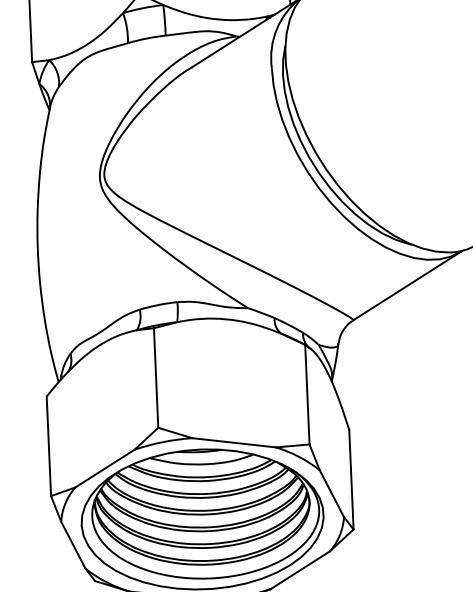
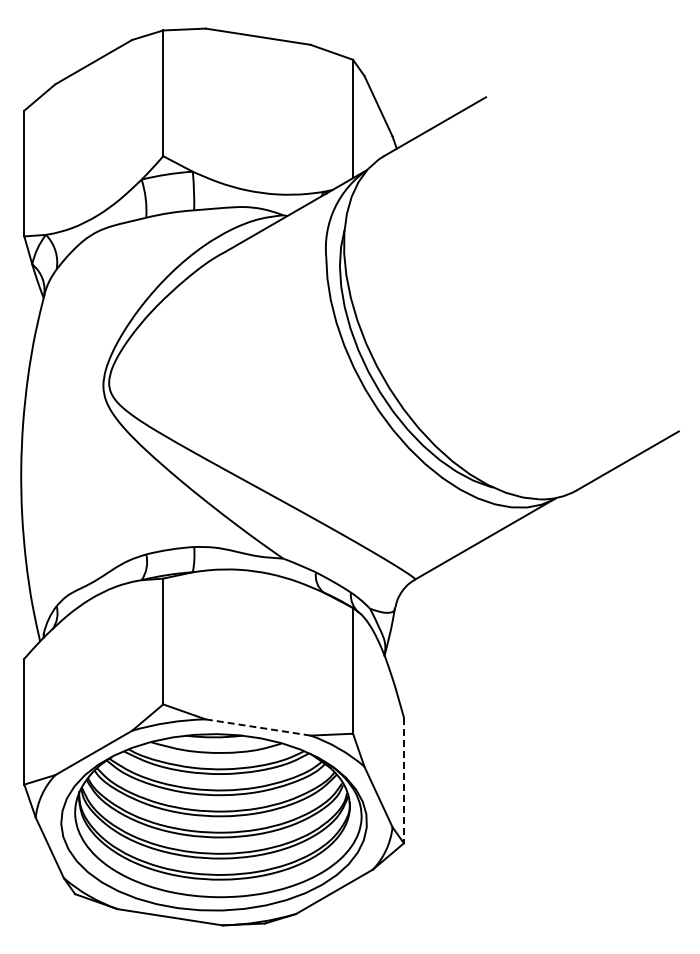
line: (233, 442) -> (257, 727), solid -> dashed
line: (351, 479) -> (403, 780), solid -> dashed

